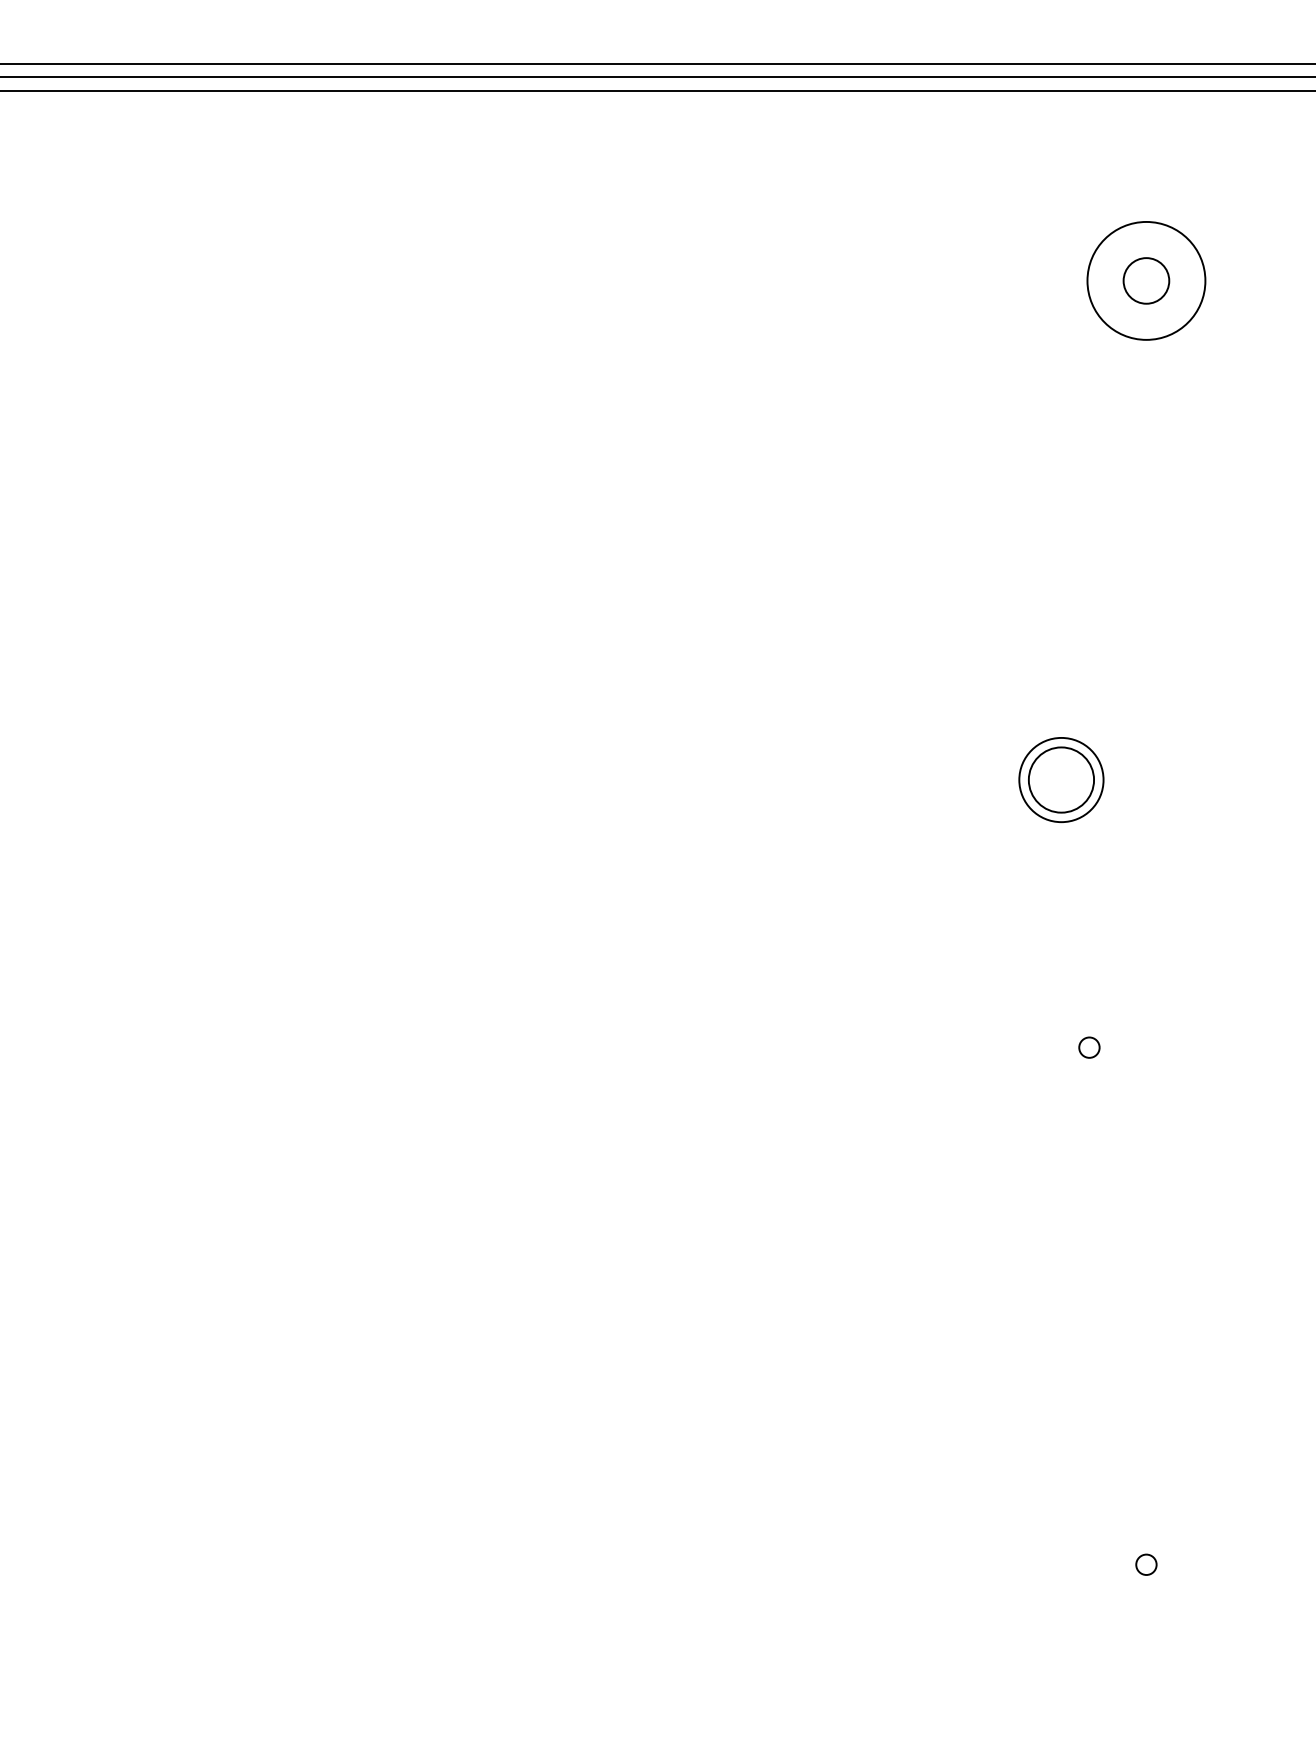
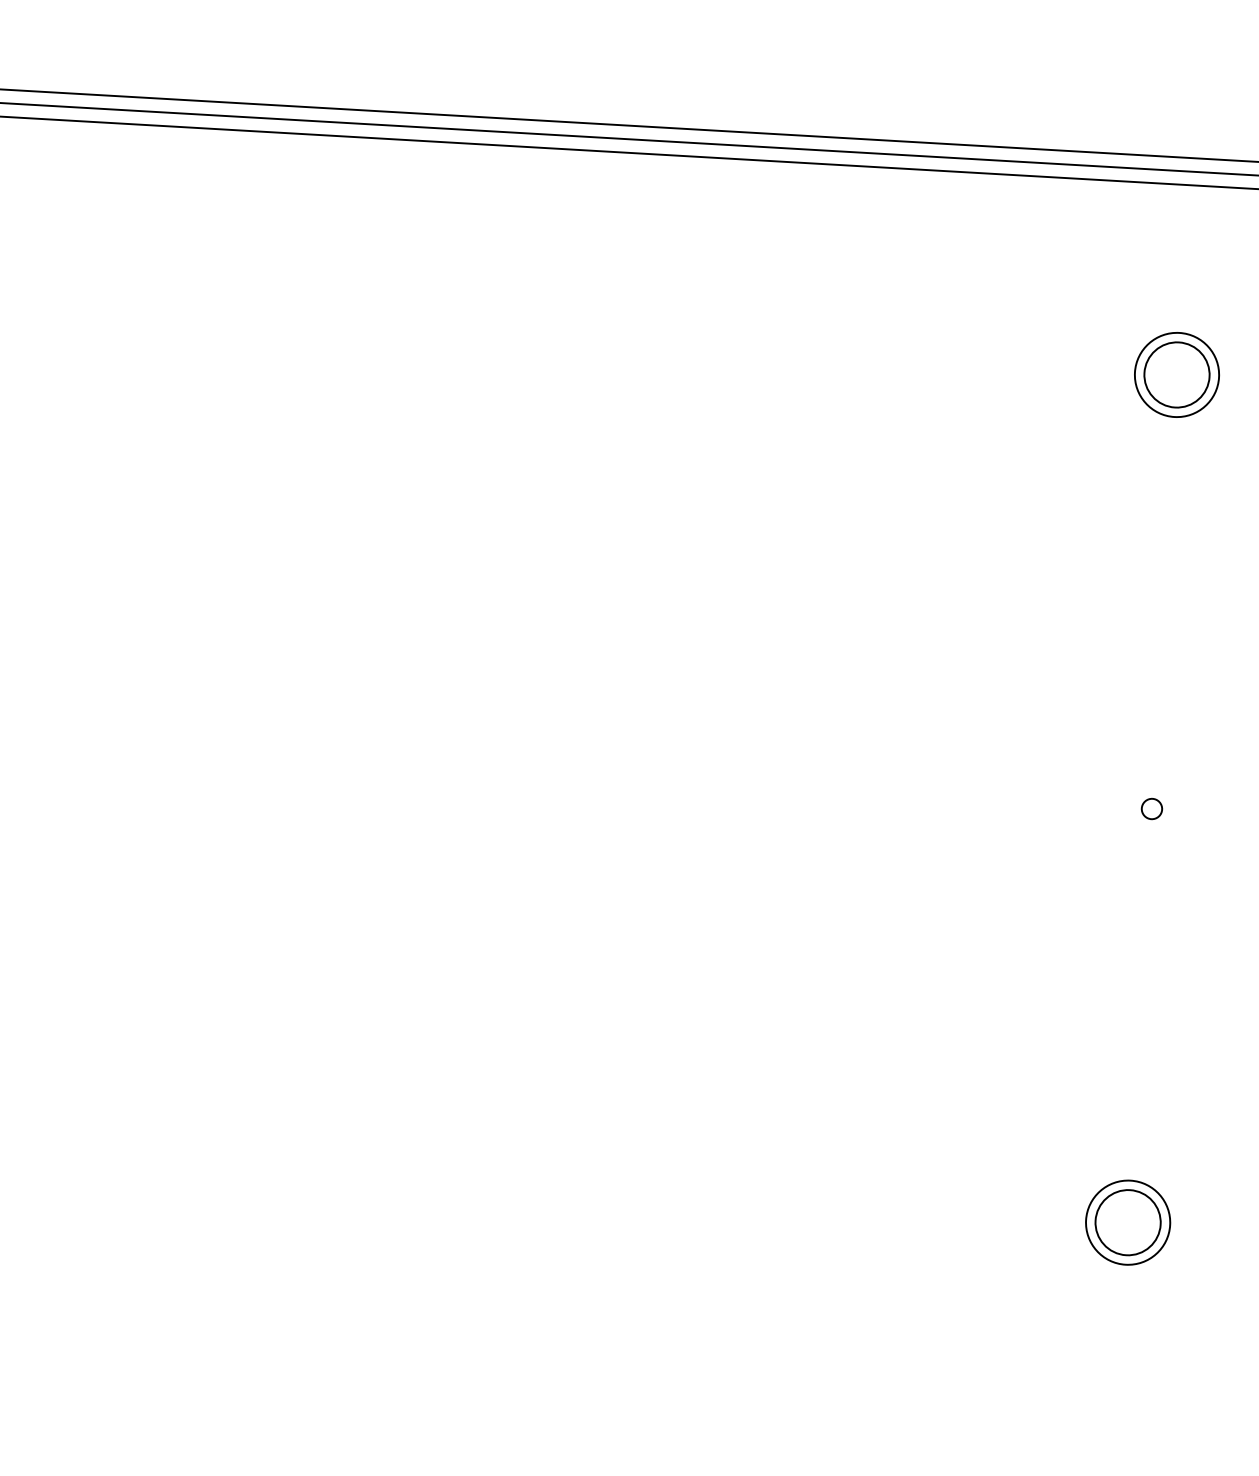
circle: (1146, 280) -> (1177, 374), size x0.71
circle: (1146, 280) -> (1177, 374), size x1.43
part: (1061, 780) -> (1128, 1223), moved
circle: (1089, 1047) -> (1152, 808), moved

